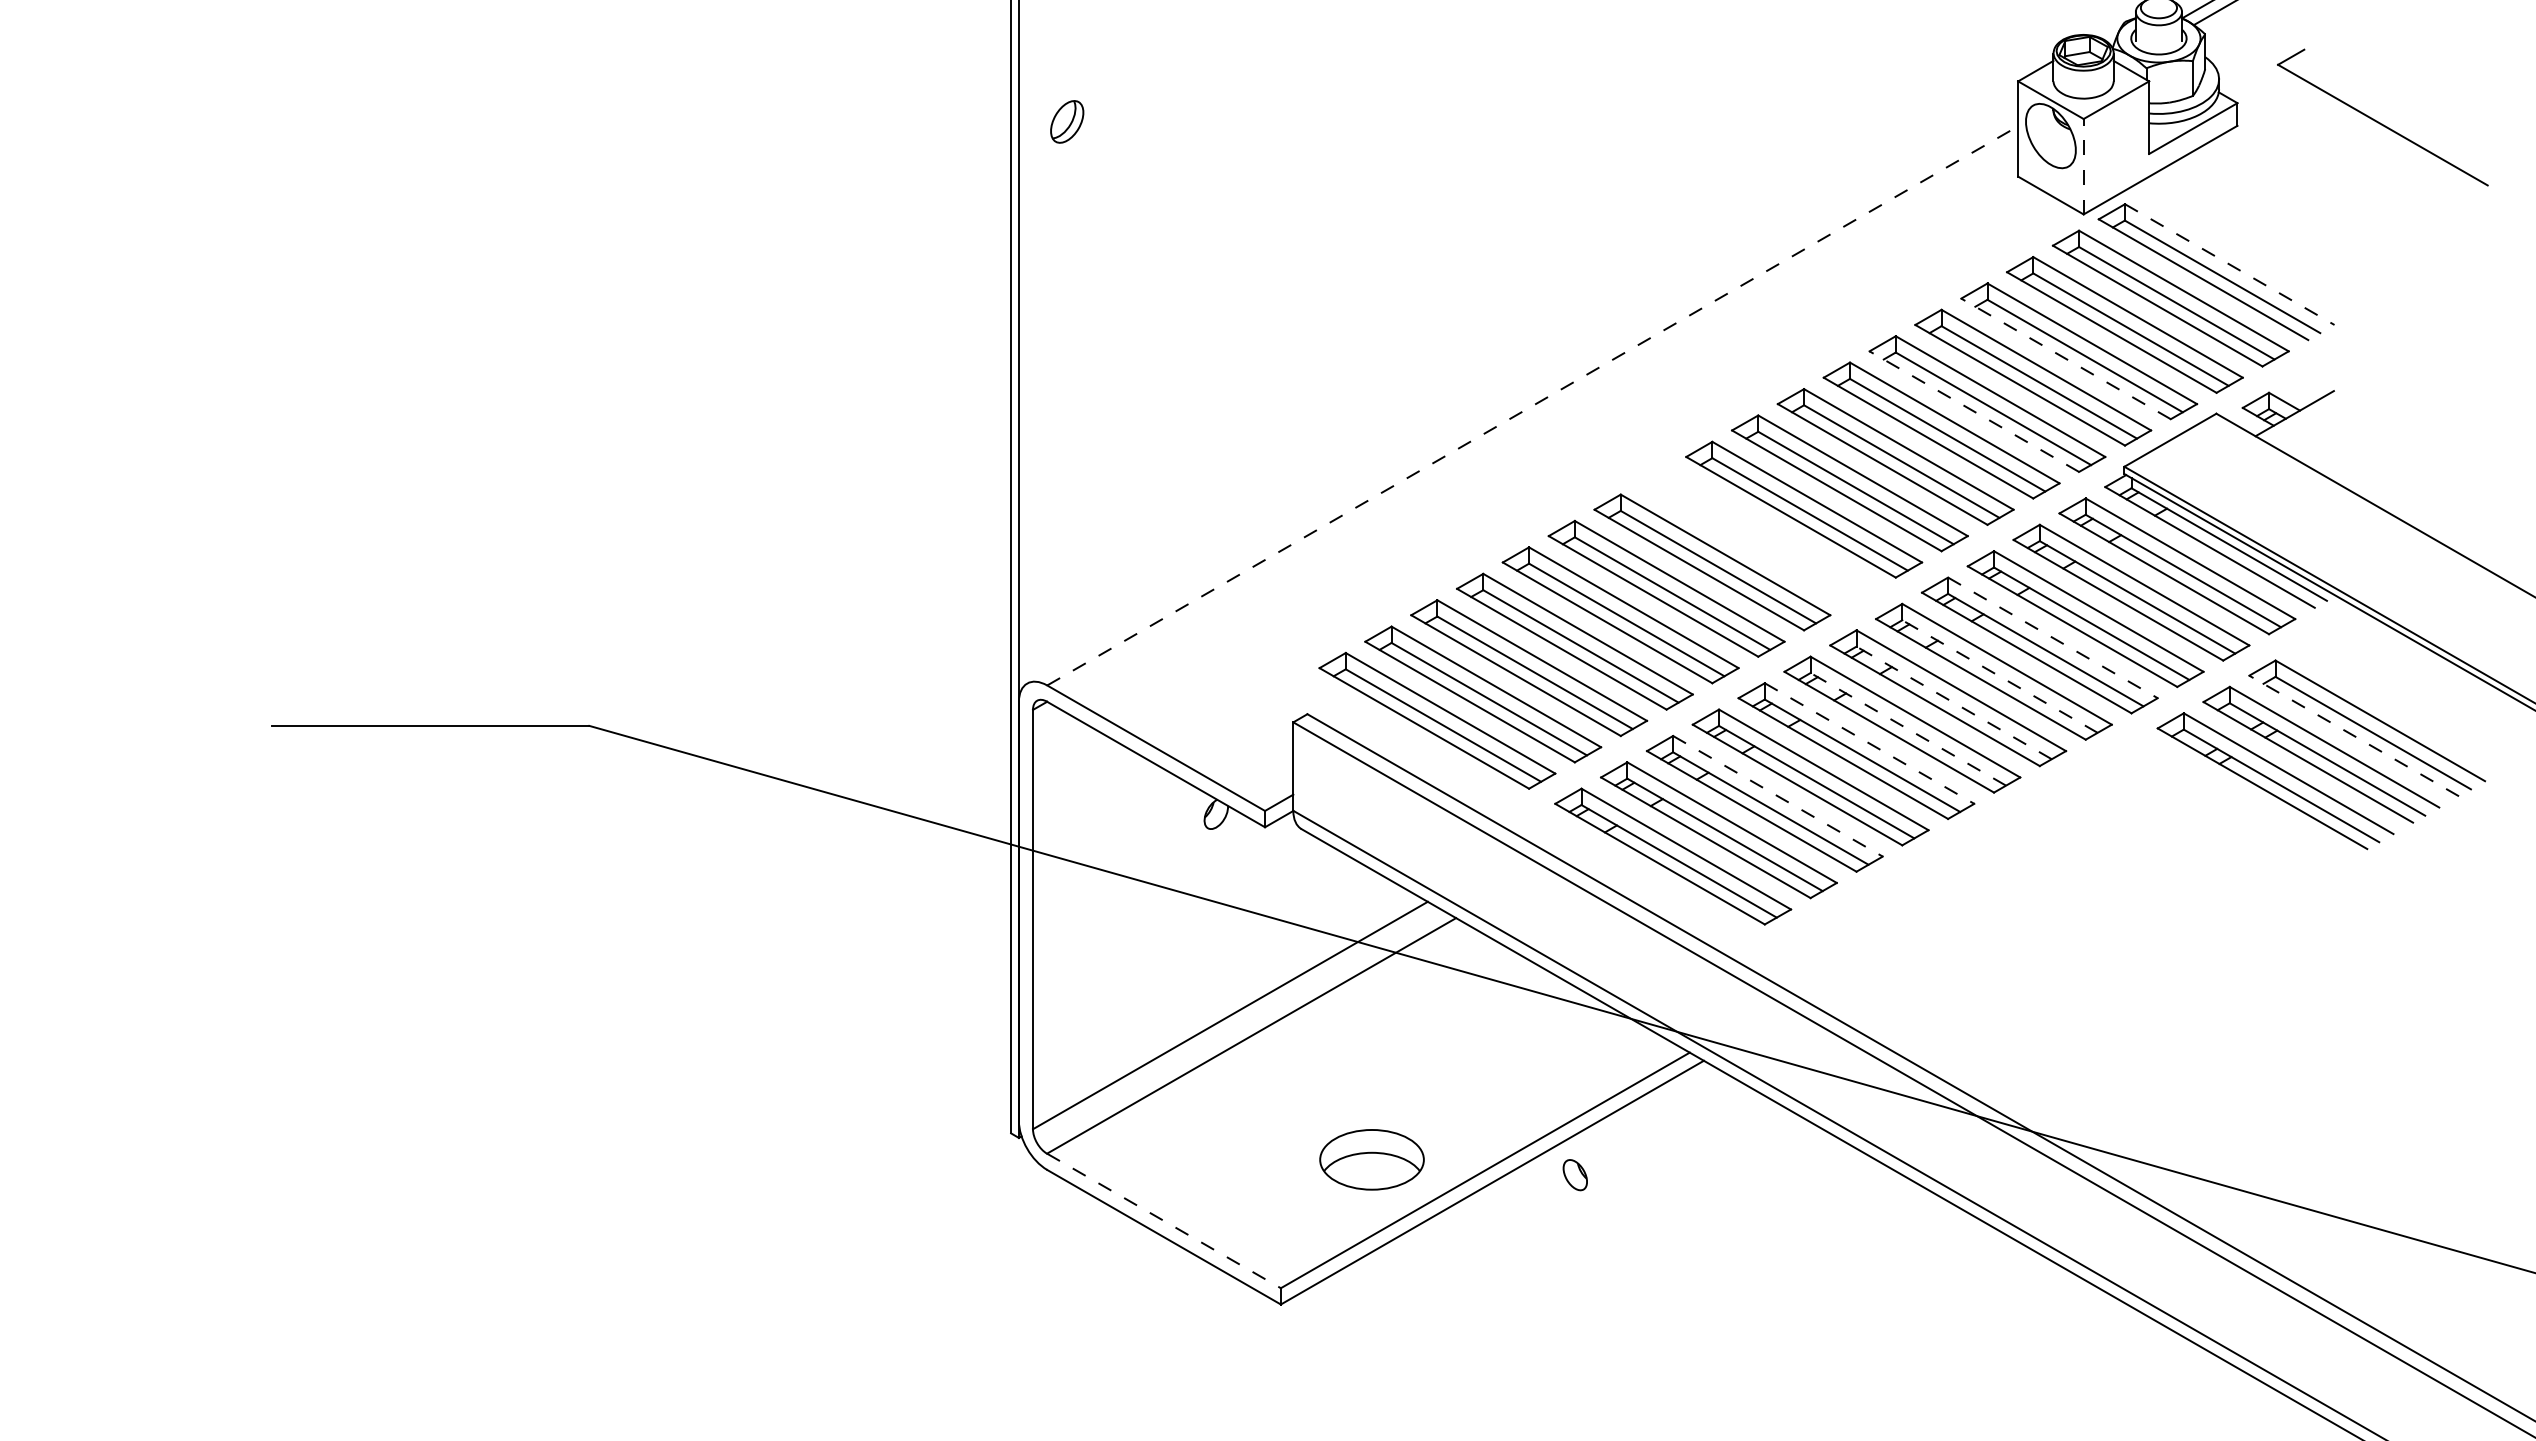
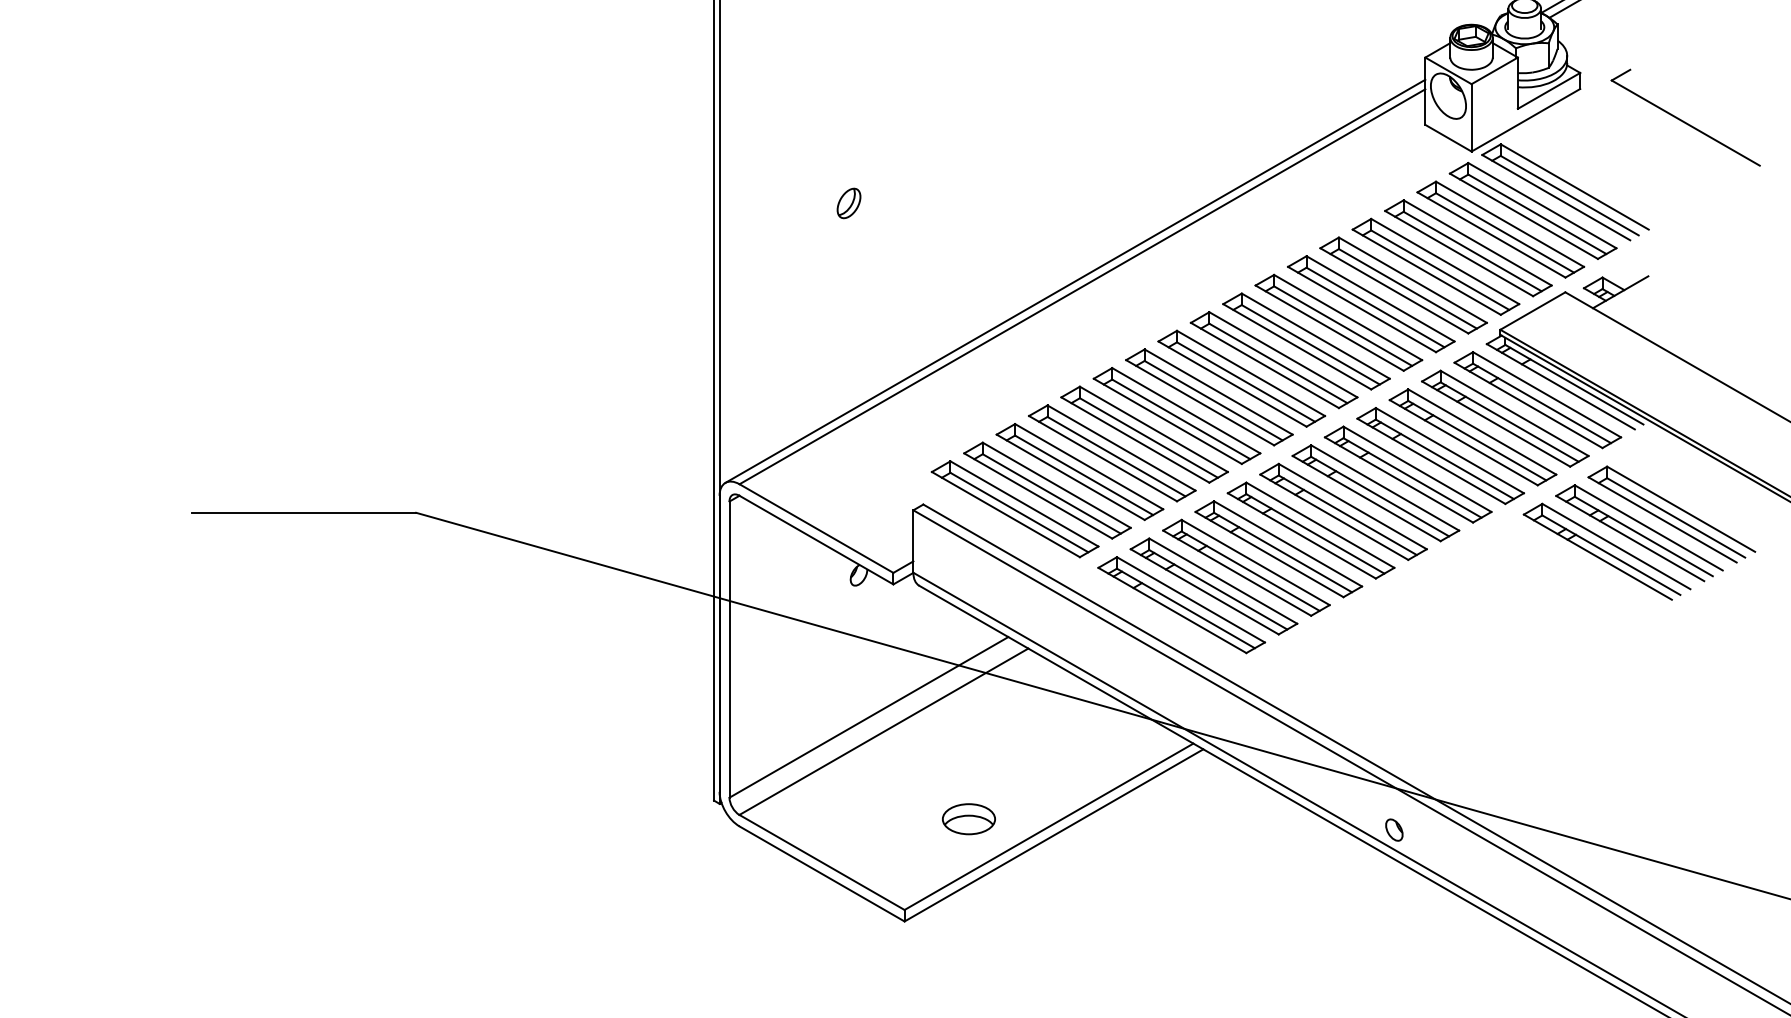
part: (2382, 117) -> (1685, 117), moved
part: (1067, 121) -> (849, 203), moved
line: (2083, 166) -> (1471, 117), dashed -> solid
line: (2229, 264) -> (1574, 186), dashed -> solid
line: (2066, 358) -> (1459, 253), dashed -> solid
line: (1522, 397) -> (1075, 280), added
line: (1533, 405) -> (1083, 286), dashed -> solid
line: (1974, 411) -> (1394, 290), dashed -> solid
part: (1758, 535) -> (1241, 378), added
line: (2052, 637) -> (1449, 450), dashed -> solid
line: (2000, 676) -> (1412, 477), dashed -> solid
line: (1954, 702) -> (1380, 496), dashed -> solid
line: (1908, 729) -> (1347, 515), dashed -> solid
line: (2354, 735) -> (1662, 519), dashed -> solid
line: (1869, 743) -> (1320, 525), dashed -> solid
line: (1777, 796) -> (1255, 562), dashed -> solid
part: (1371, 1159) -> (968, 819), size x0.71
part: (1574, 1175) -> (1393, 830), moved
line: (1164, 1220) -> (822, 862), dashed -> solid

